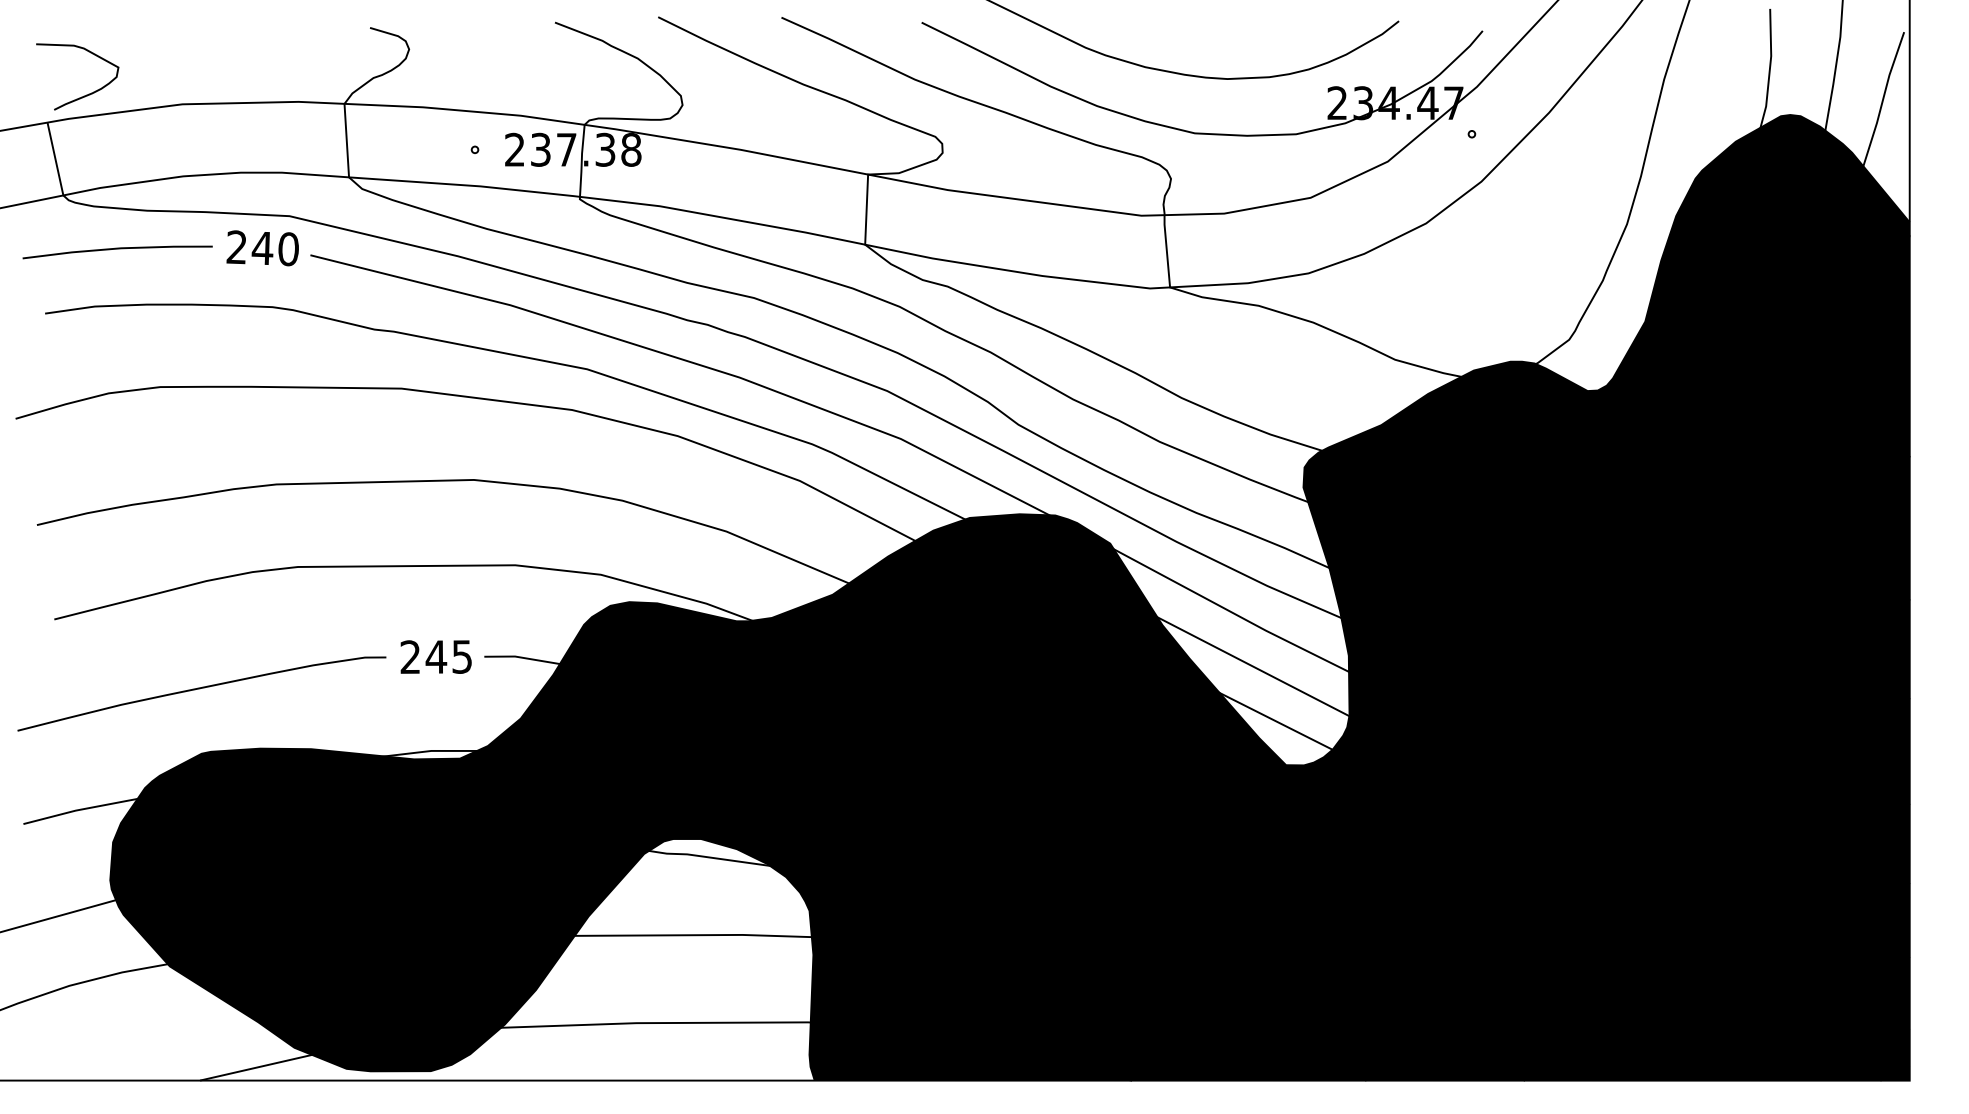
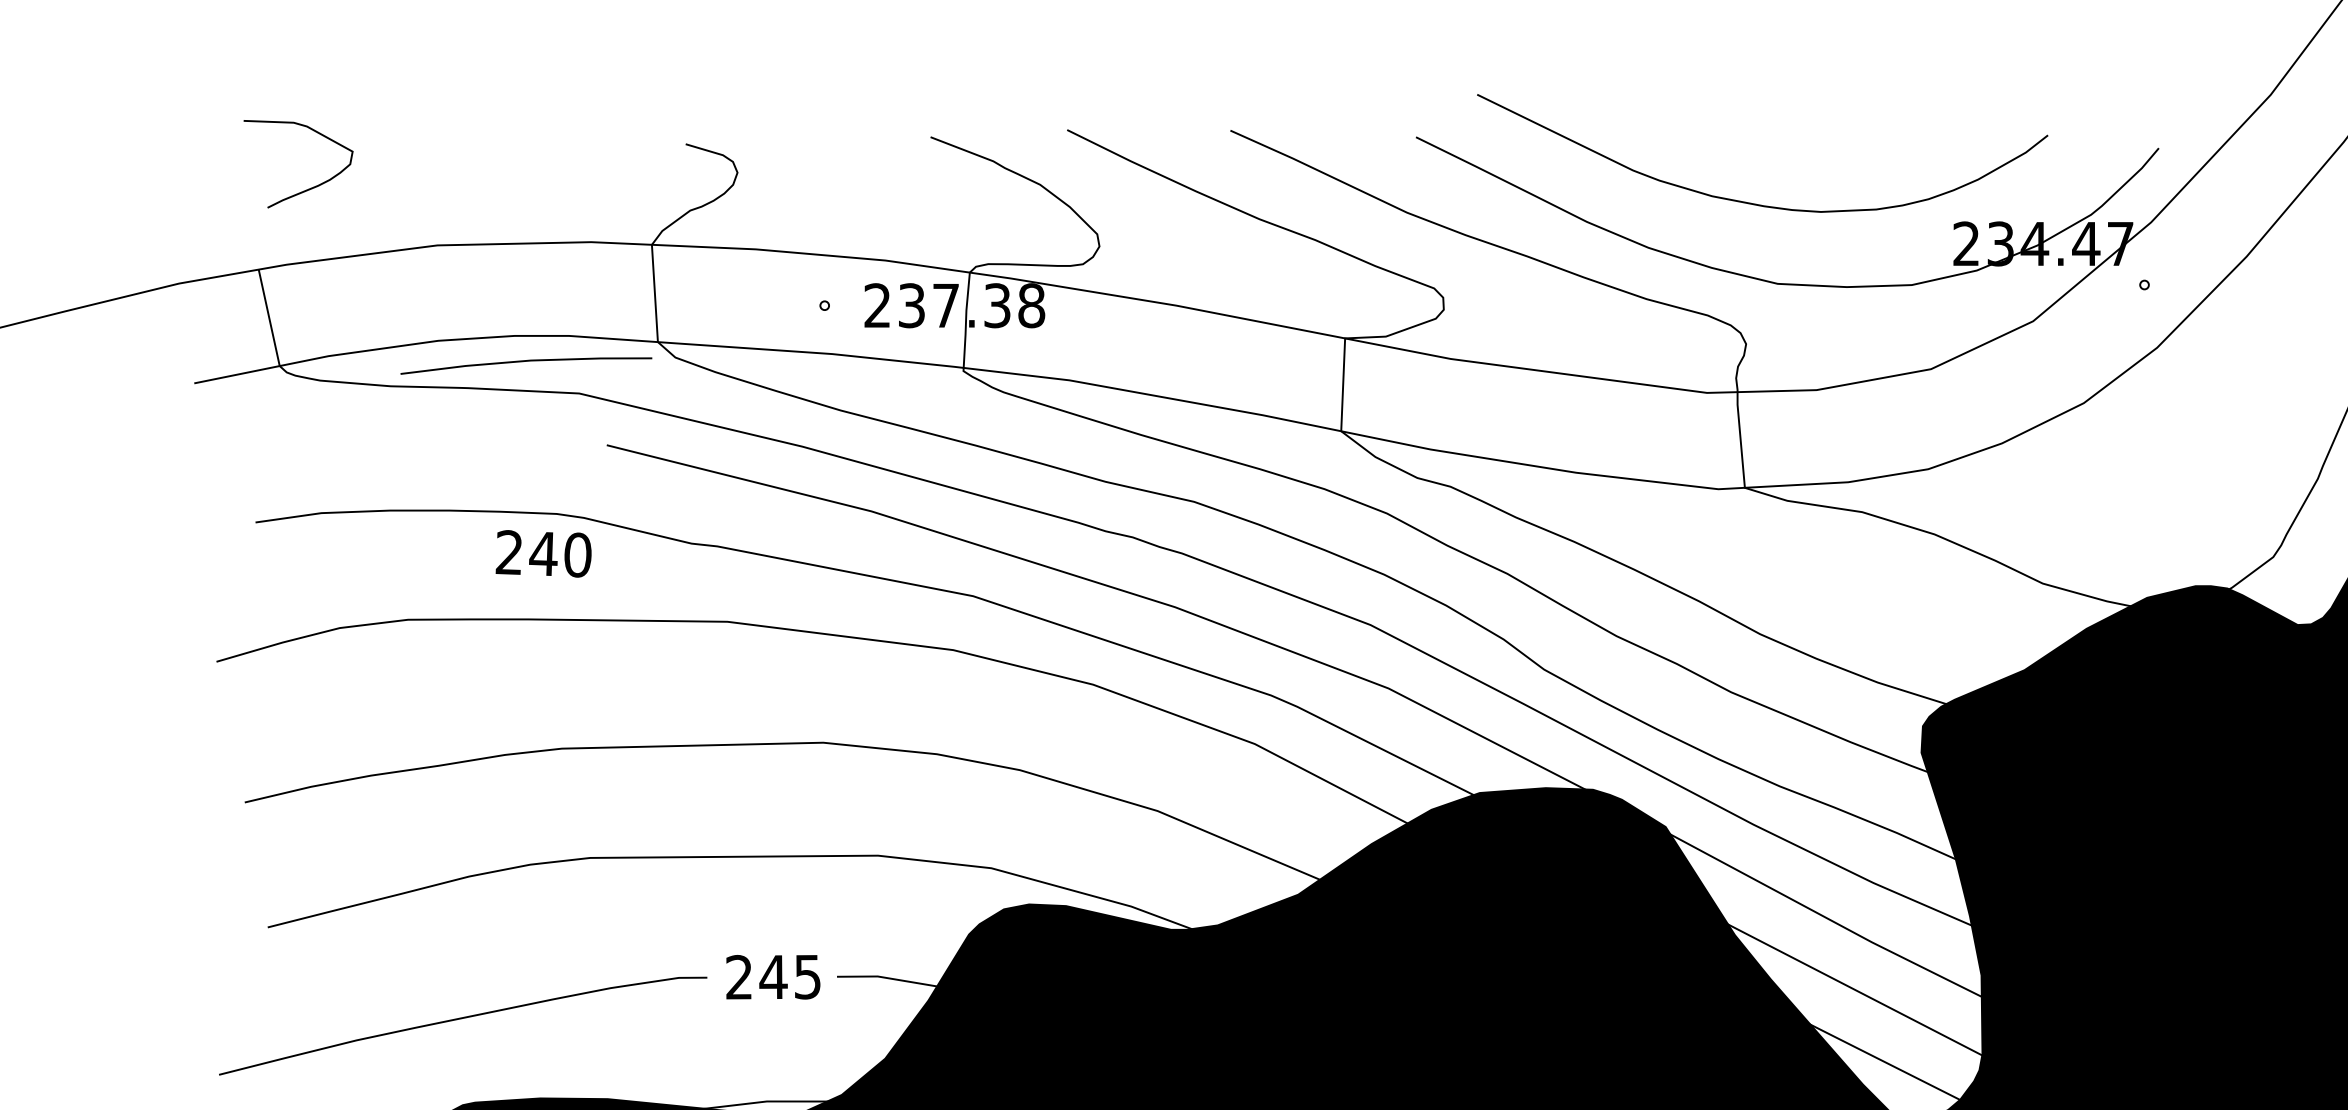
curve: (86, 94) -> (310, 187), moved
text: (262, 248) -> (543, 554), moved
line: (117, 249) -> (526, 362), moved

